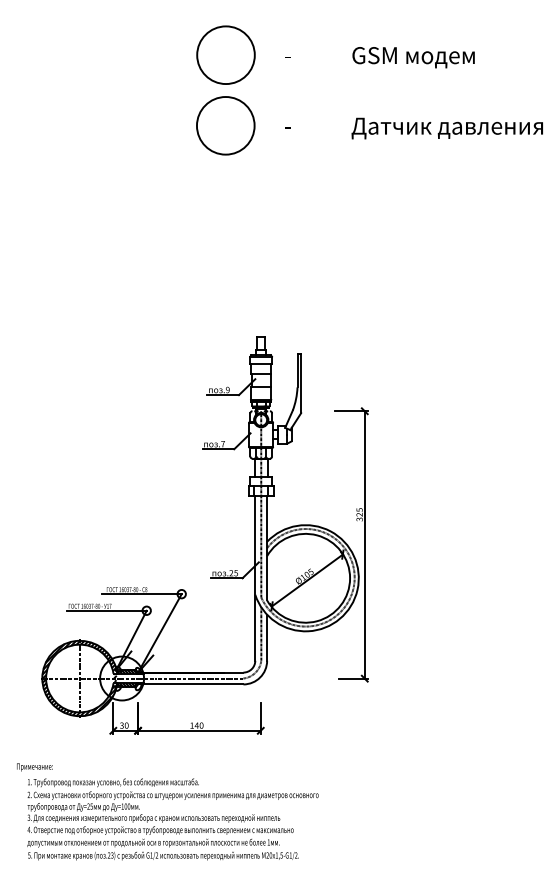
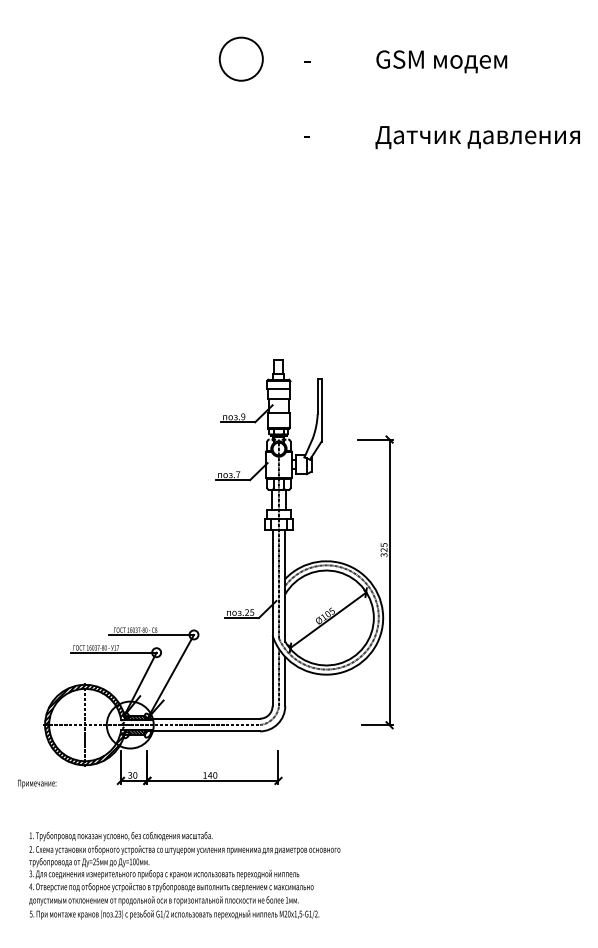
circle: (226, 55) -> (241, 59), size x0.7
circle: (225, 125) -> (240, 134), removed
text: (35, 766) -> (37, 783), moved

